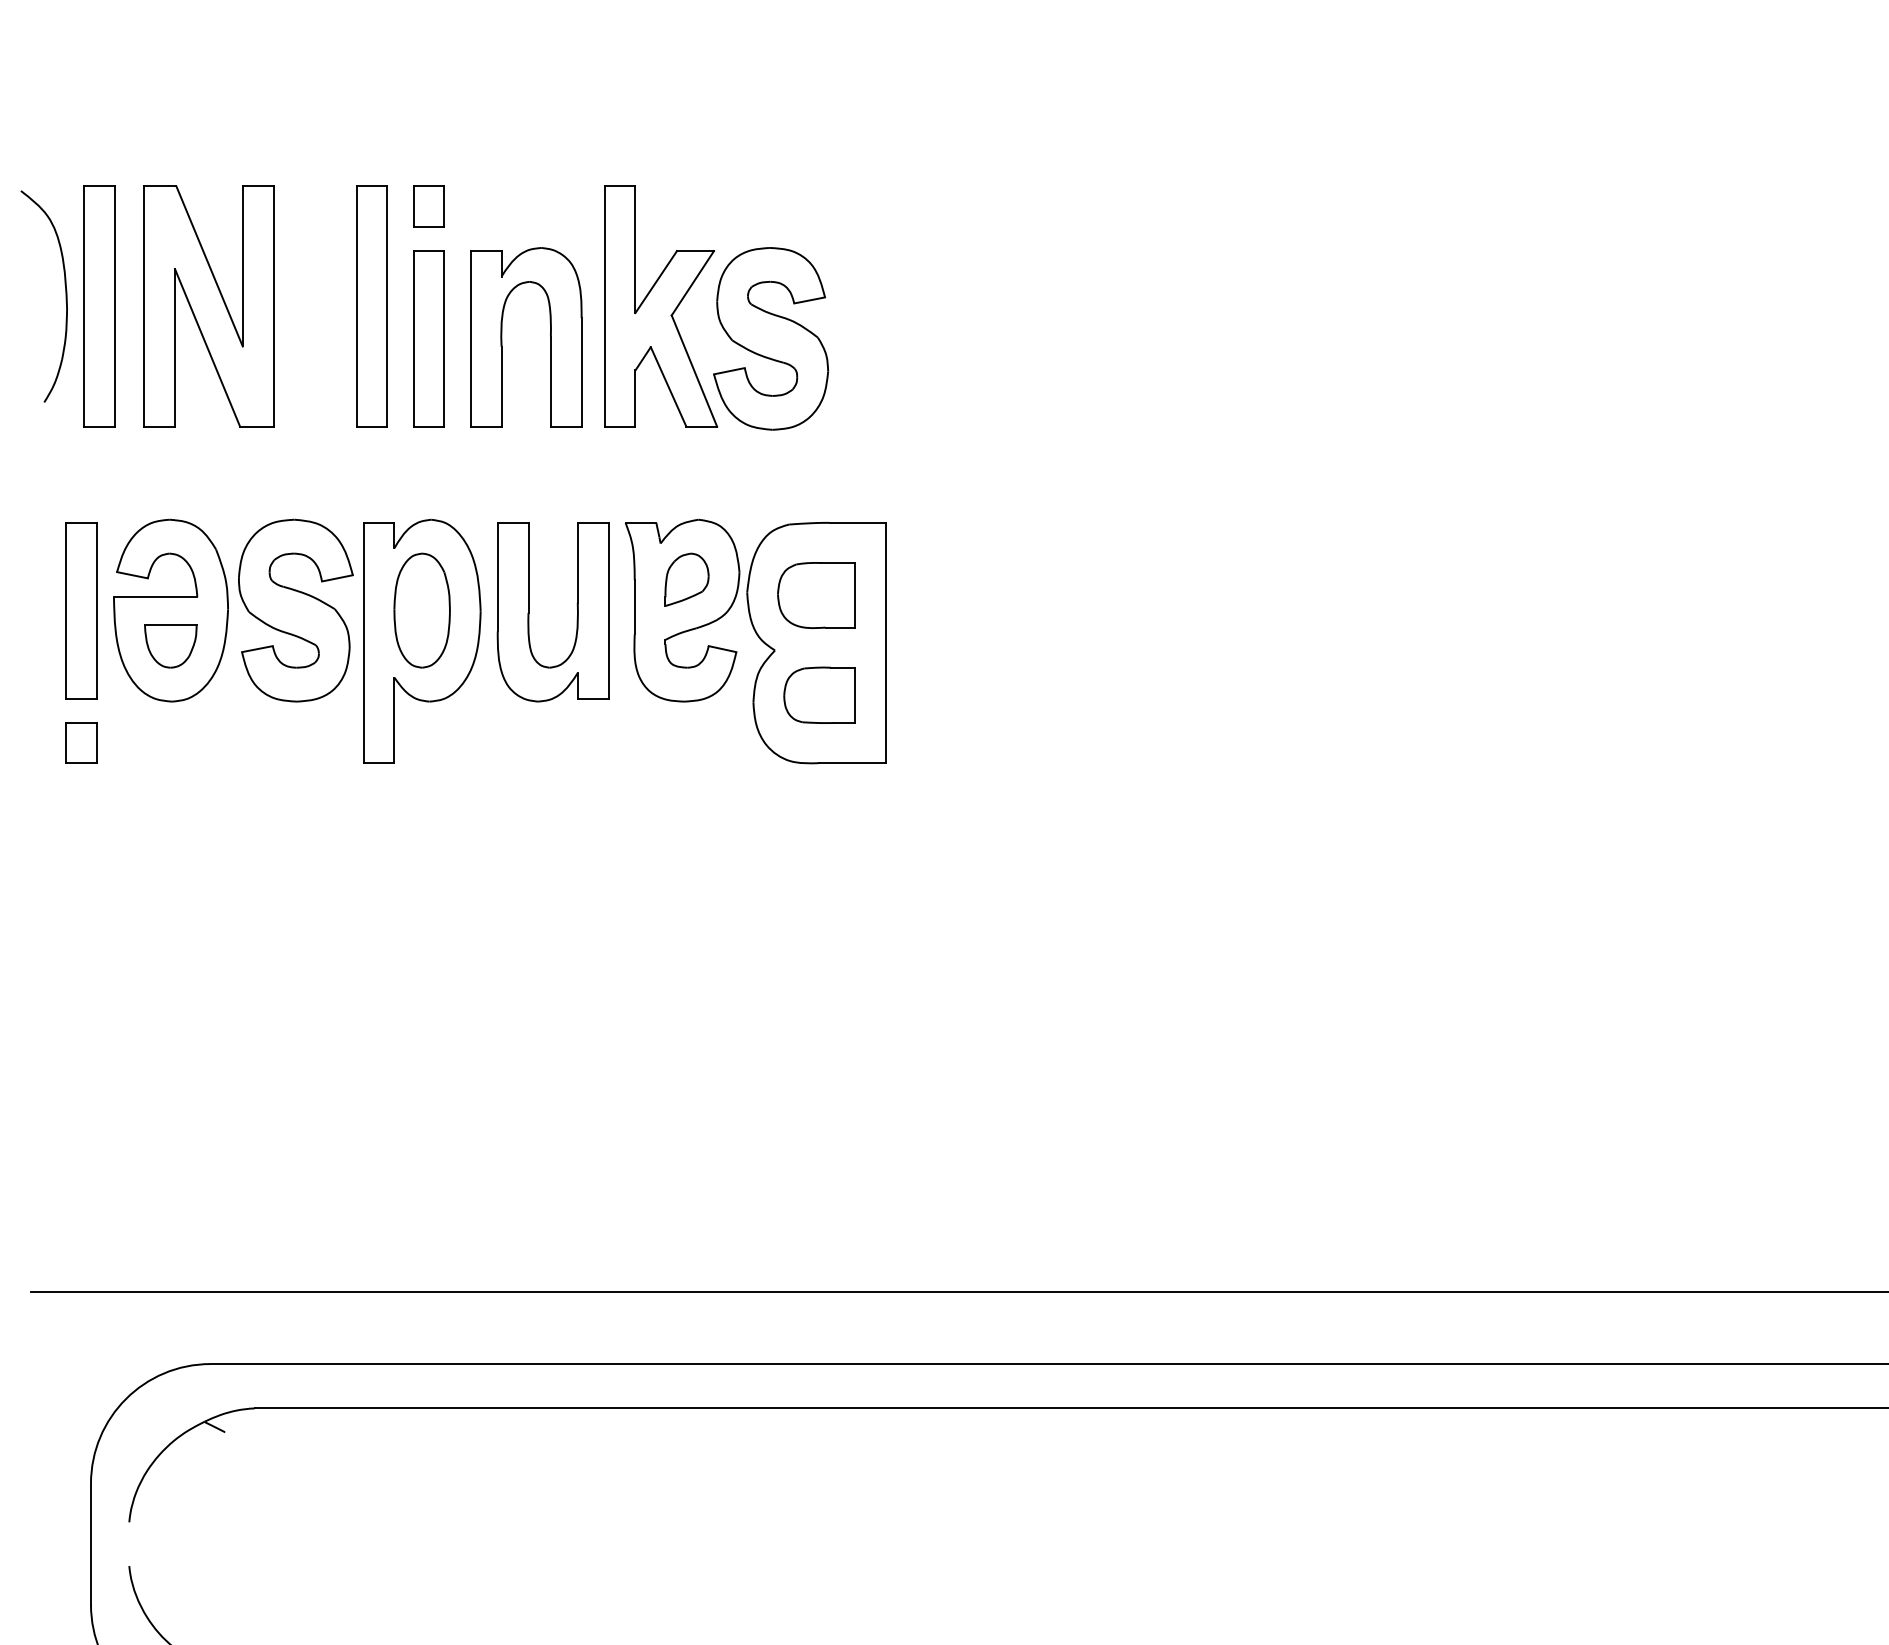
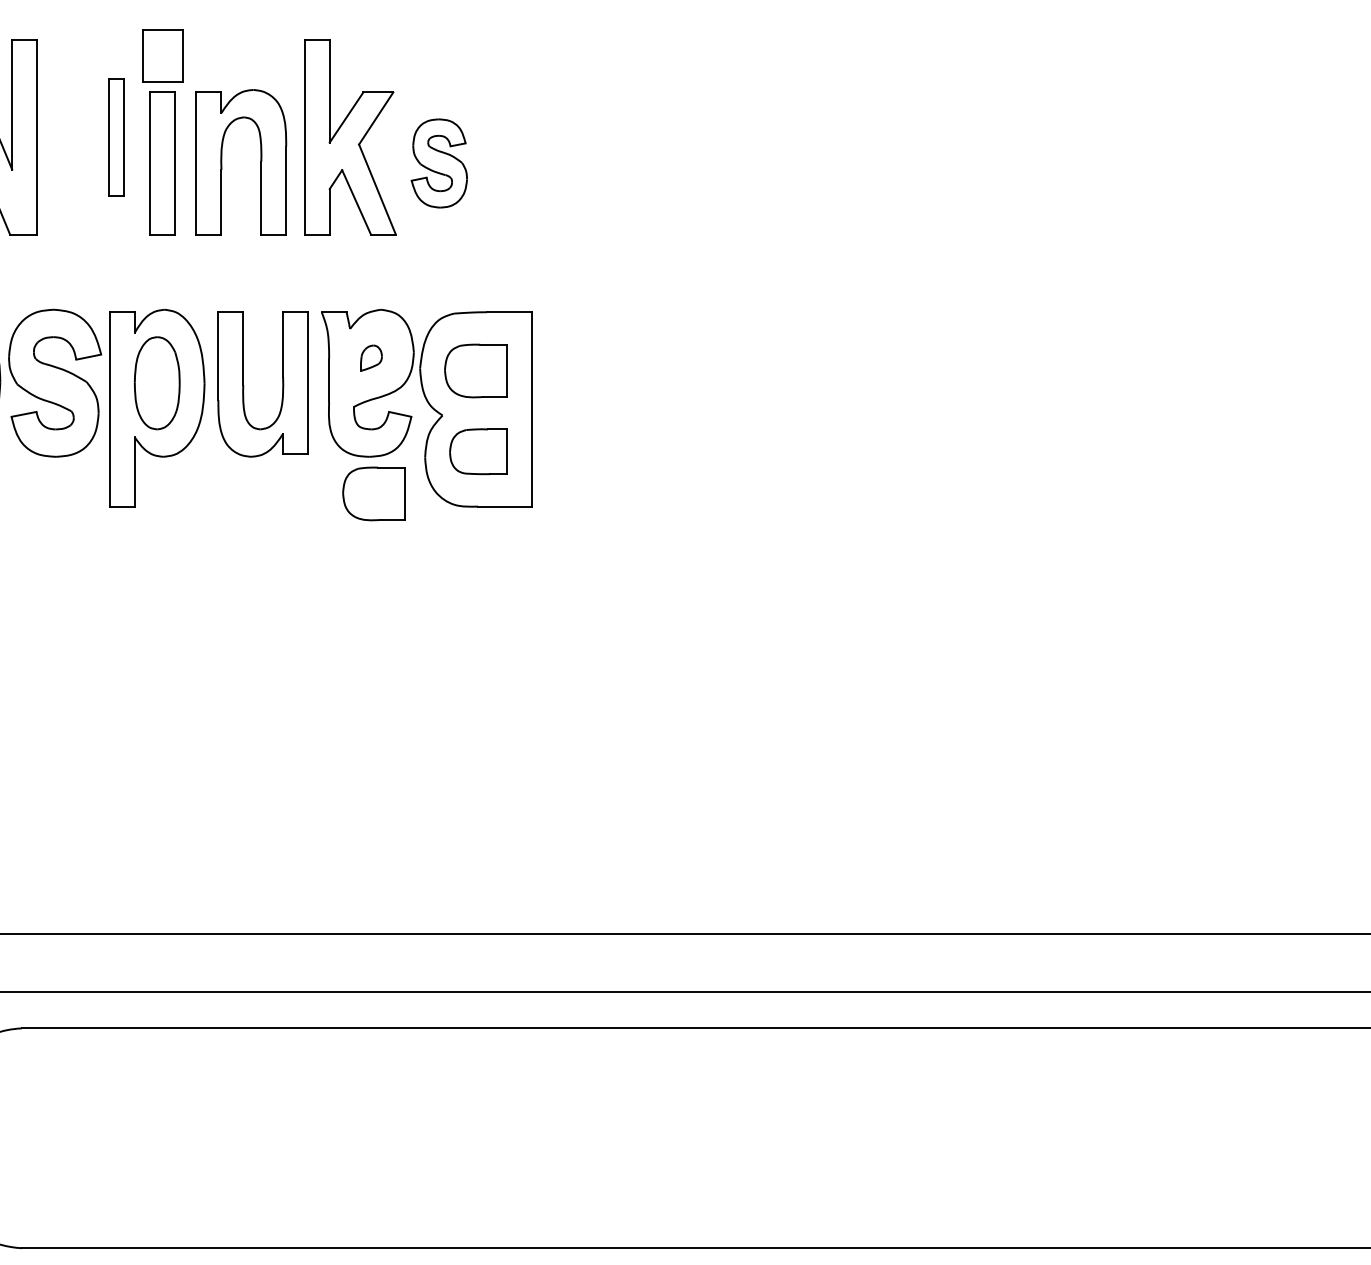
part: (428, 206) -> (162, 56), size x1.6
part: (371, 306) -> (116, 137), size x0.6
part: (770, 338) -> (438, 163), size x0.6
part: (686, 579) -> (371, 358), size x0.6
part: (690, 747) -> (374, 493), added

